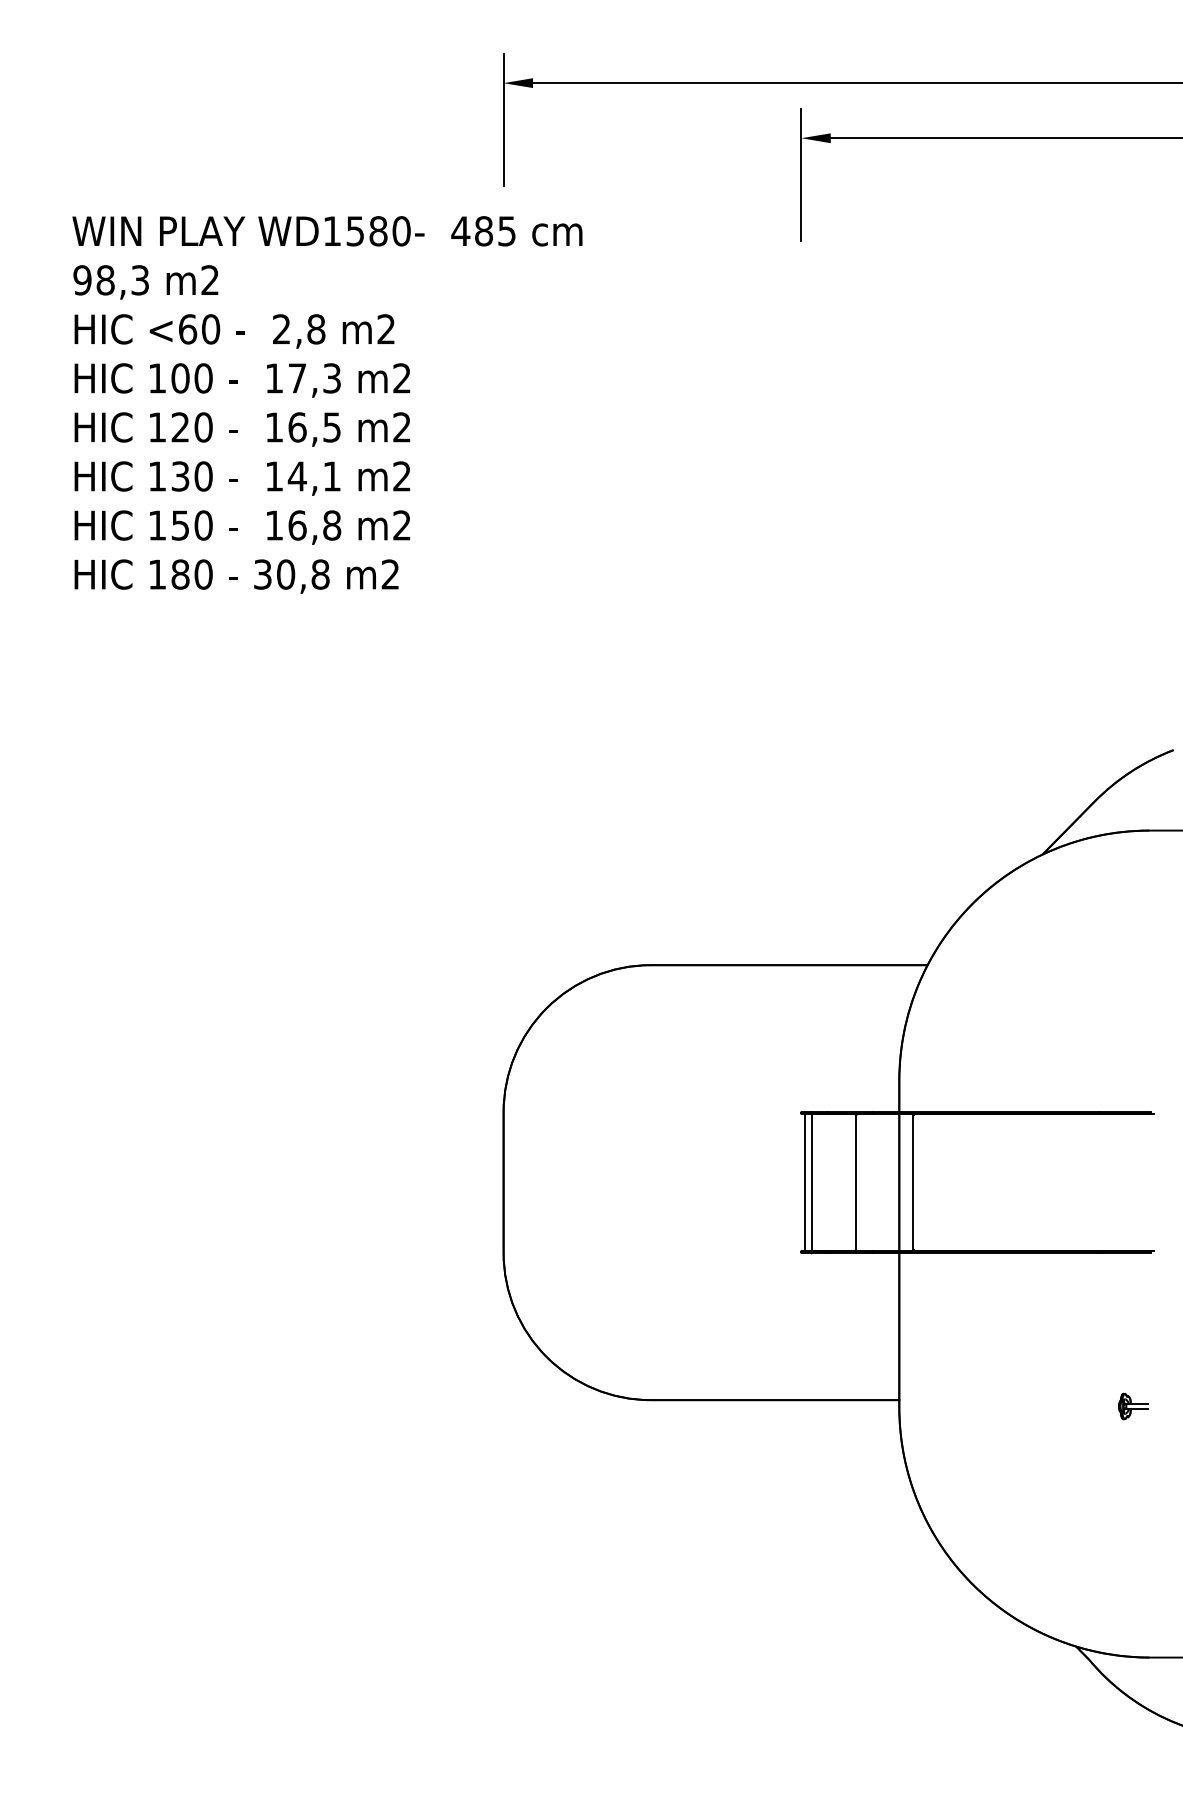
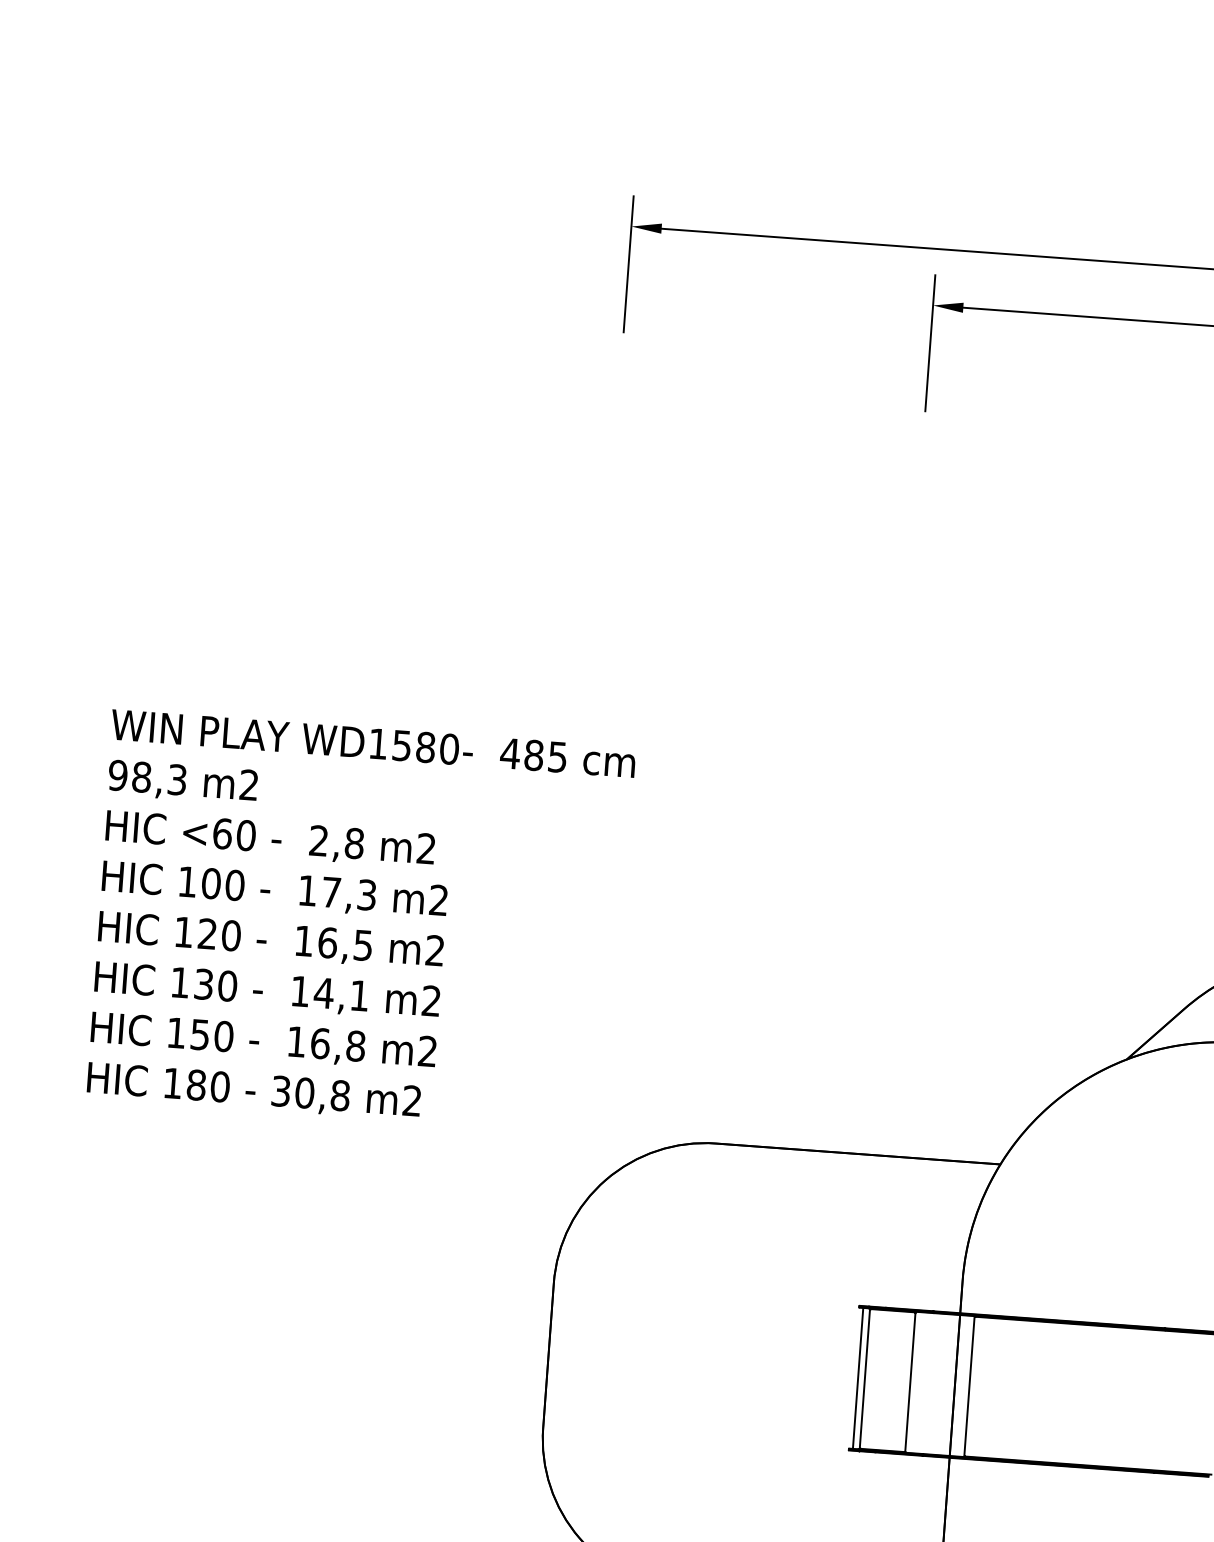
text: (327, 404) -> (360, 921), moved

